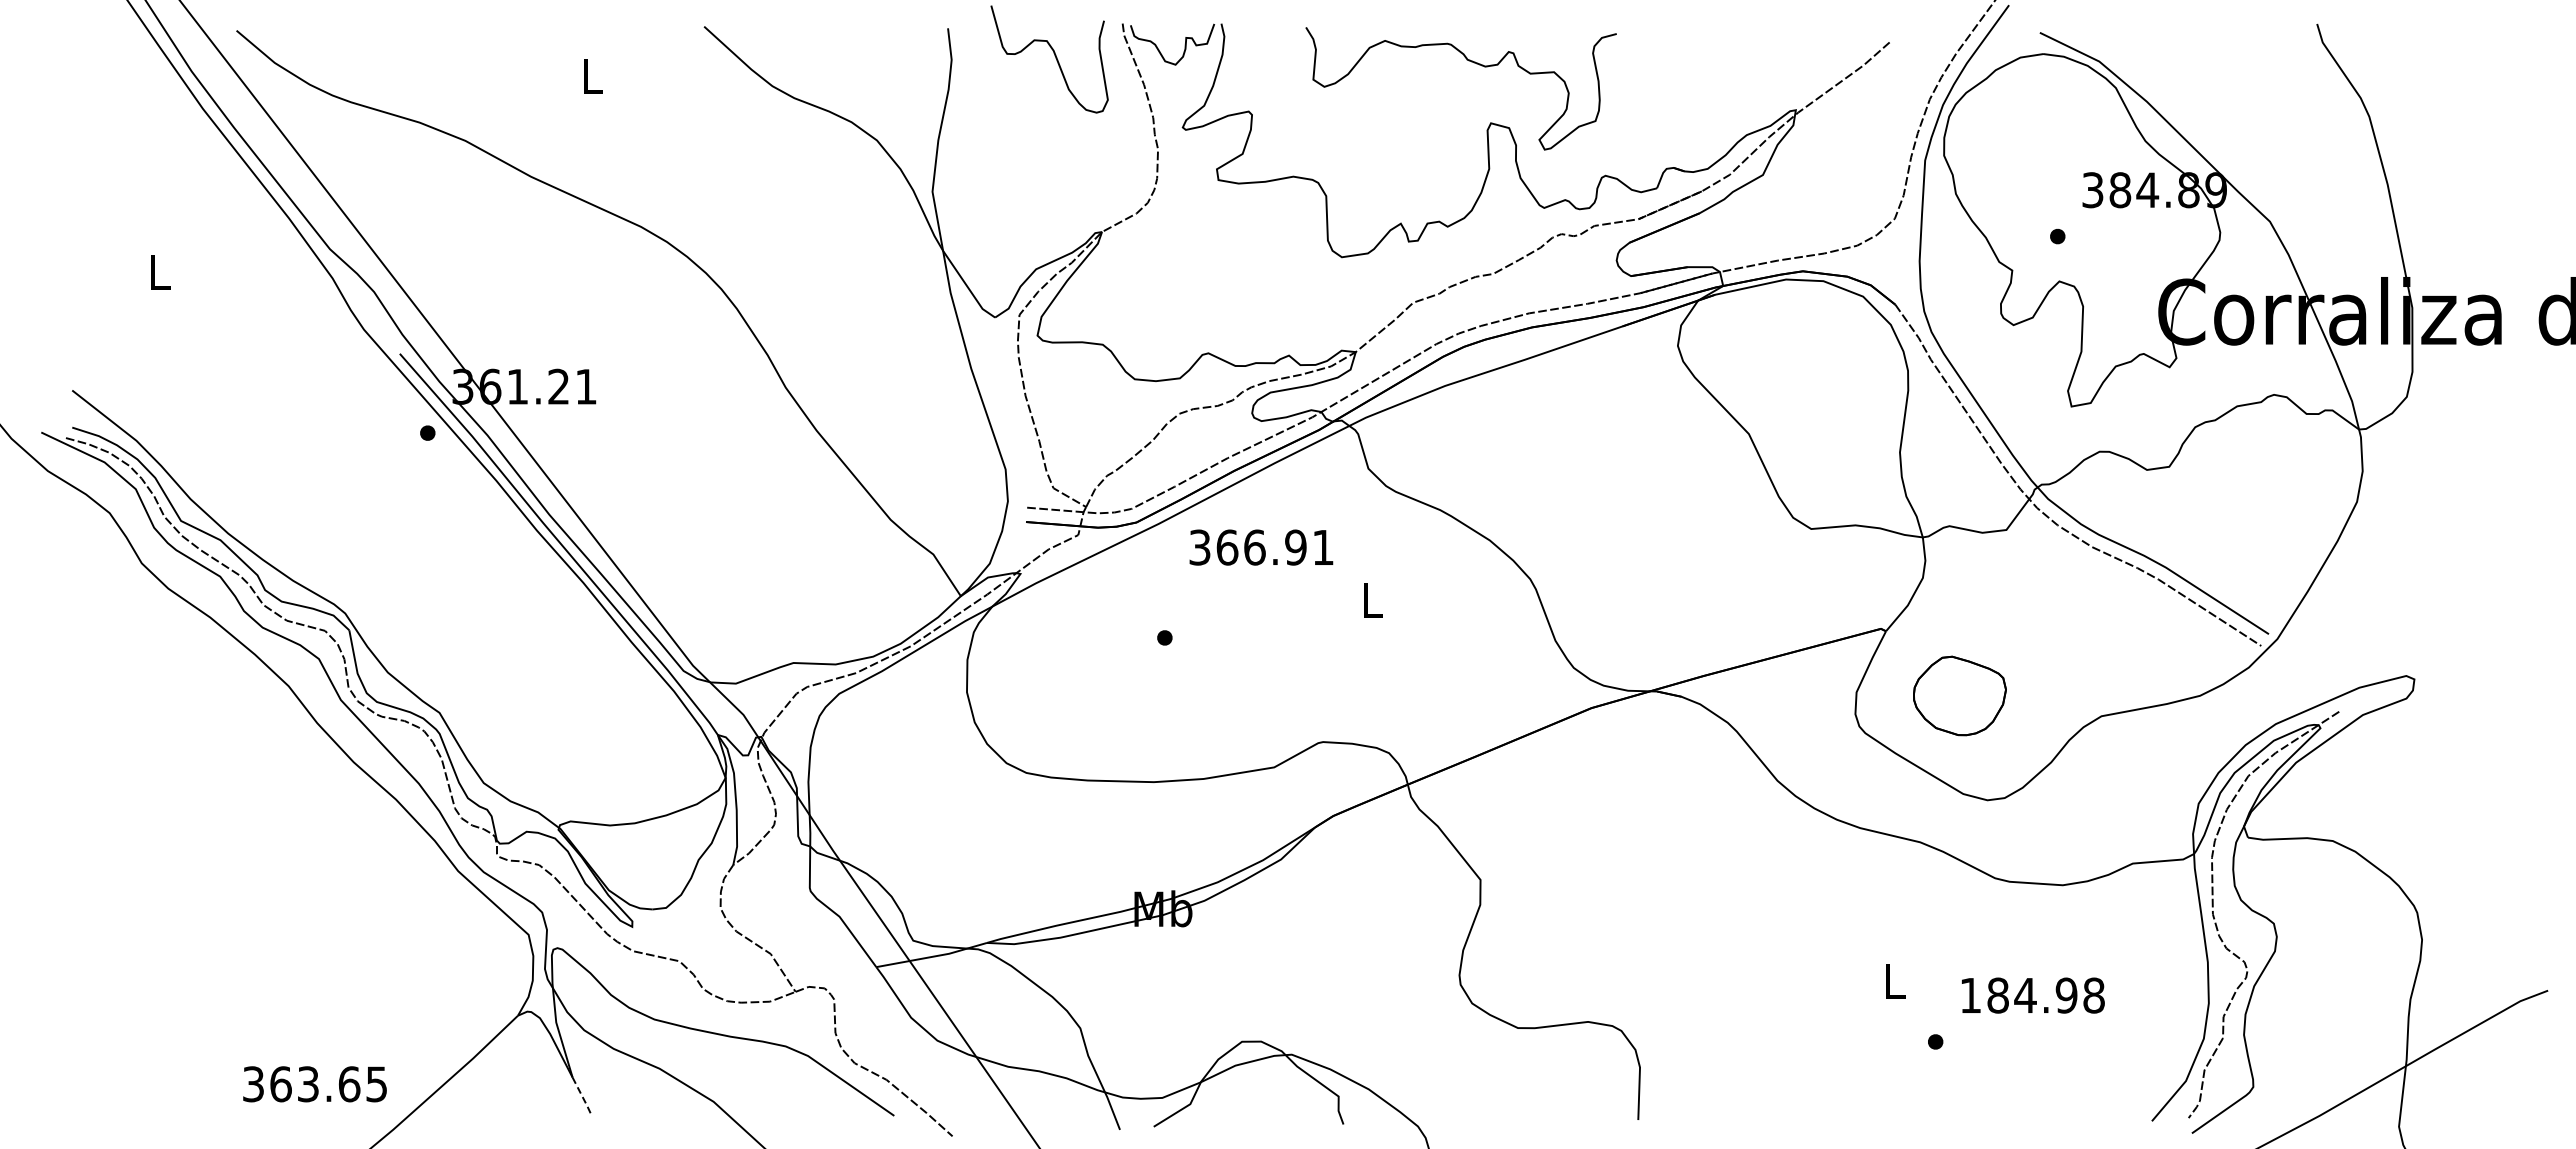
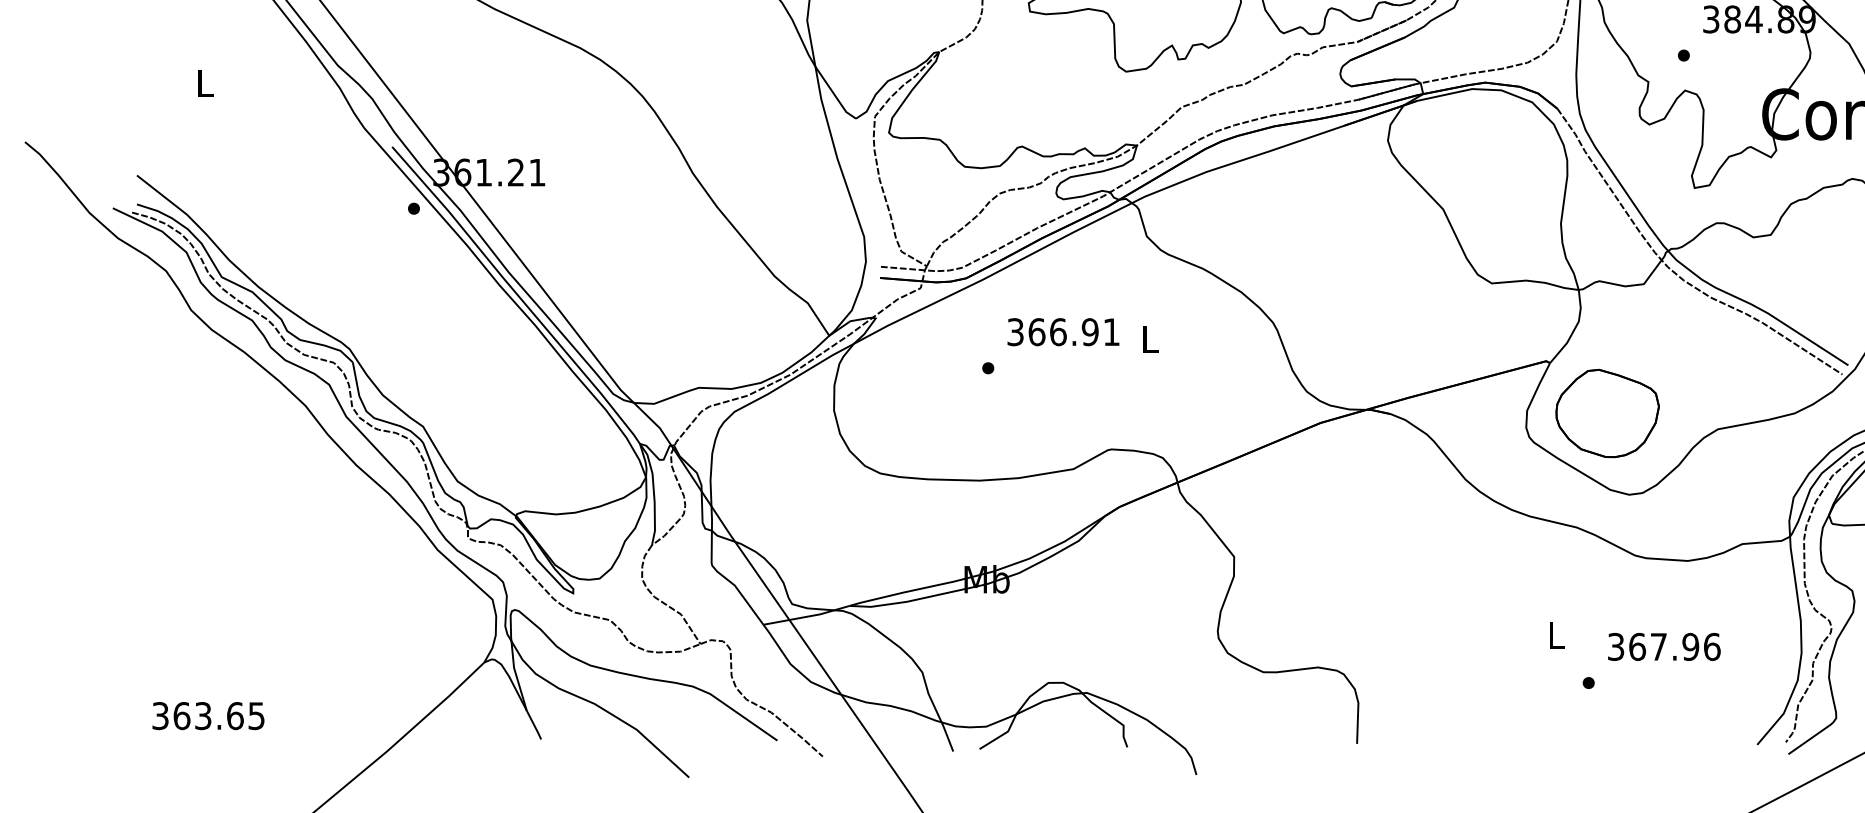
text: (1261, 547) -> (1063, 332), moved
part: (1959, 695) -> (1607, 413), size x1.43
text: (2032, 995) -> (1664, 646), 184.98 -> 367.96
text: (314, 1084) -> (208, 716), moved
line: (582, 1096) -> (534, 725), dashed -> solid

